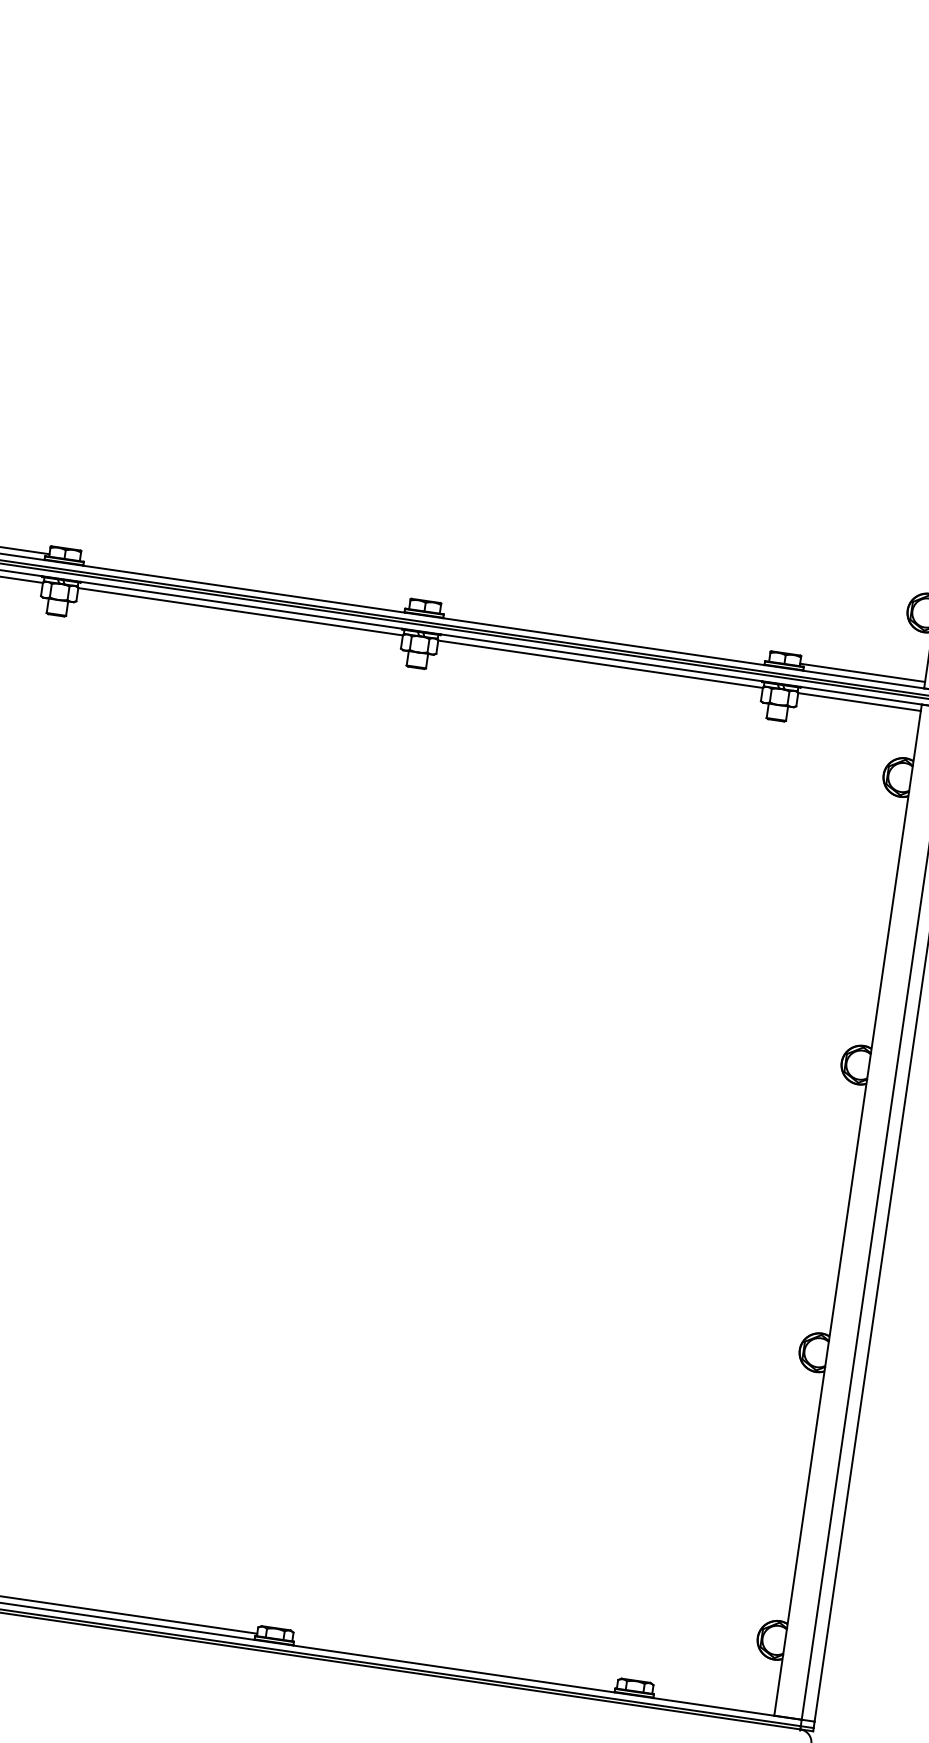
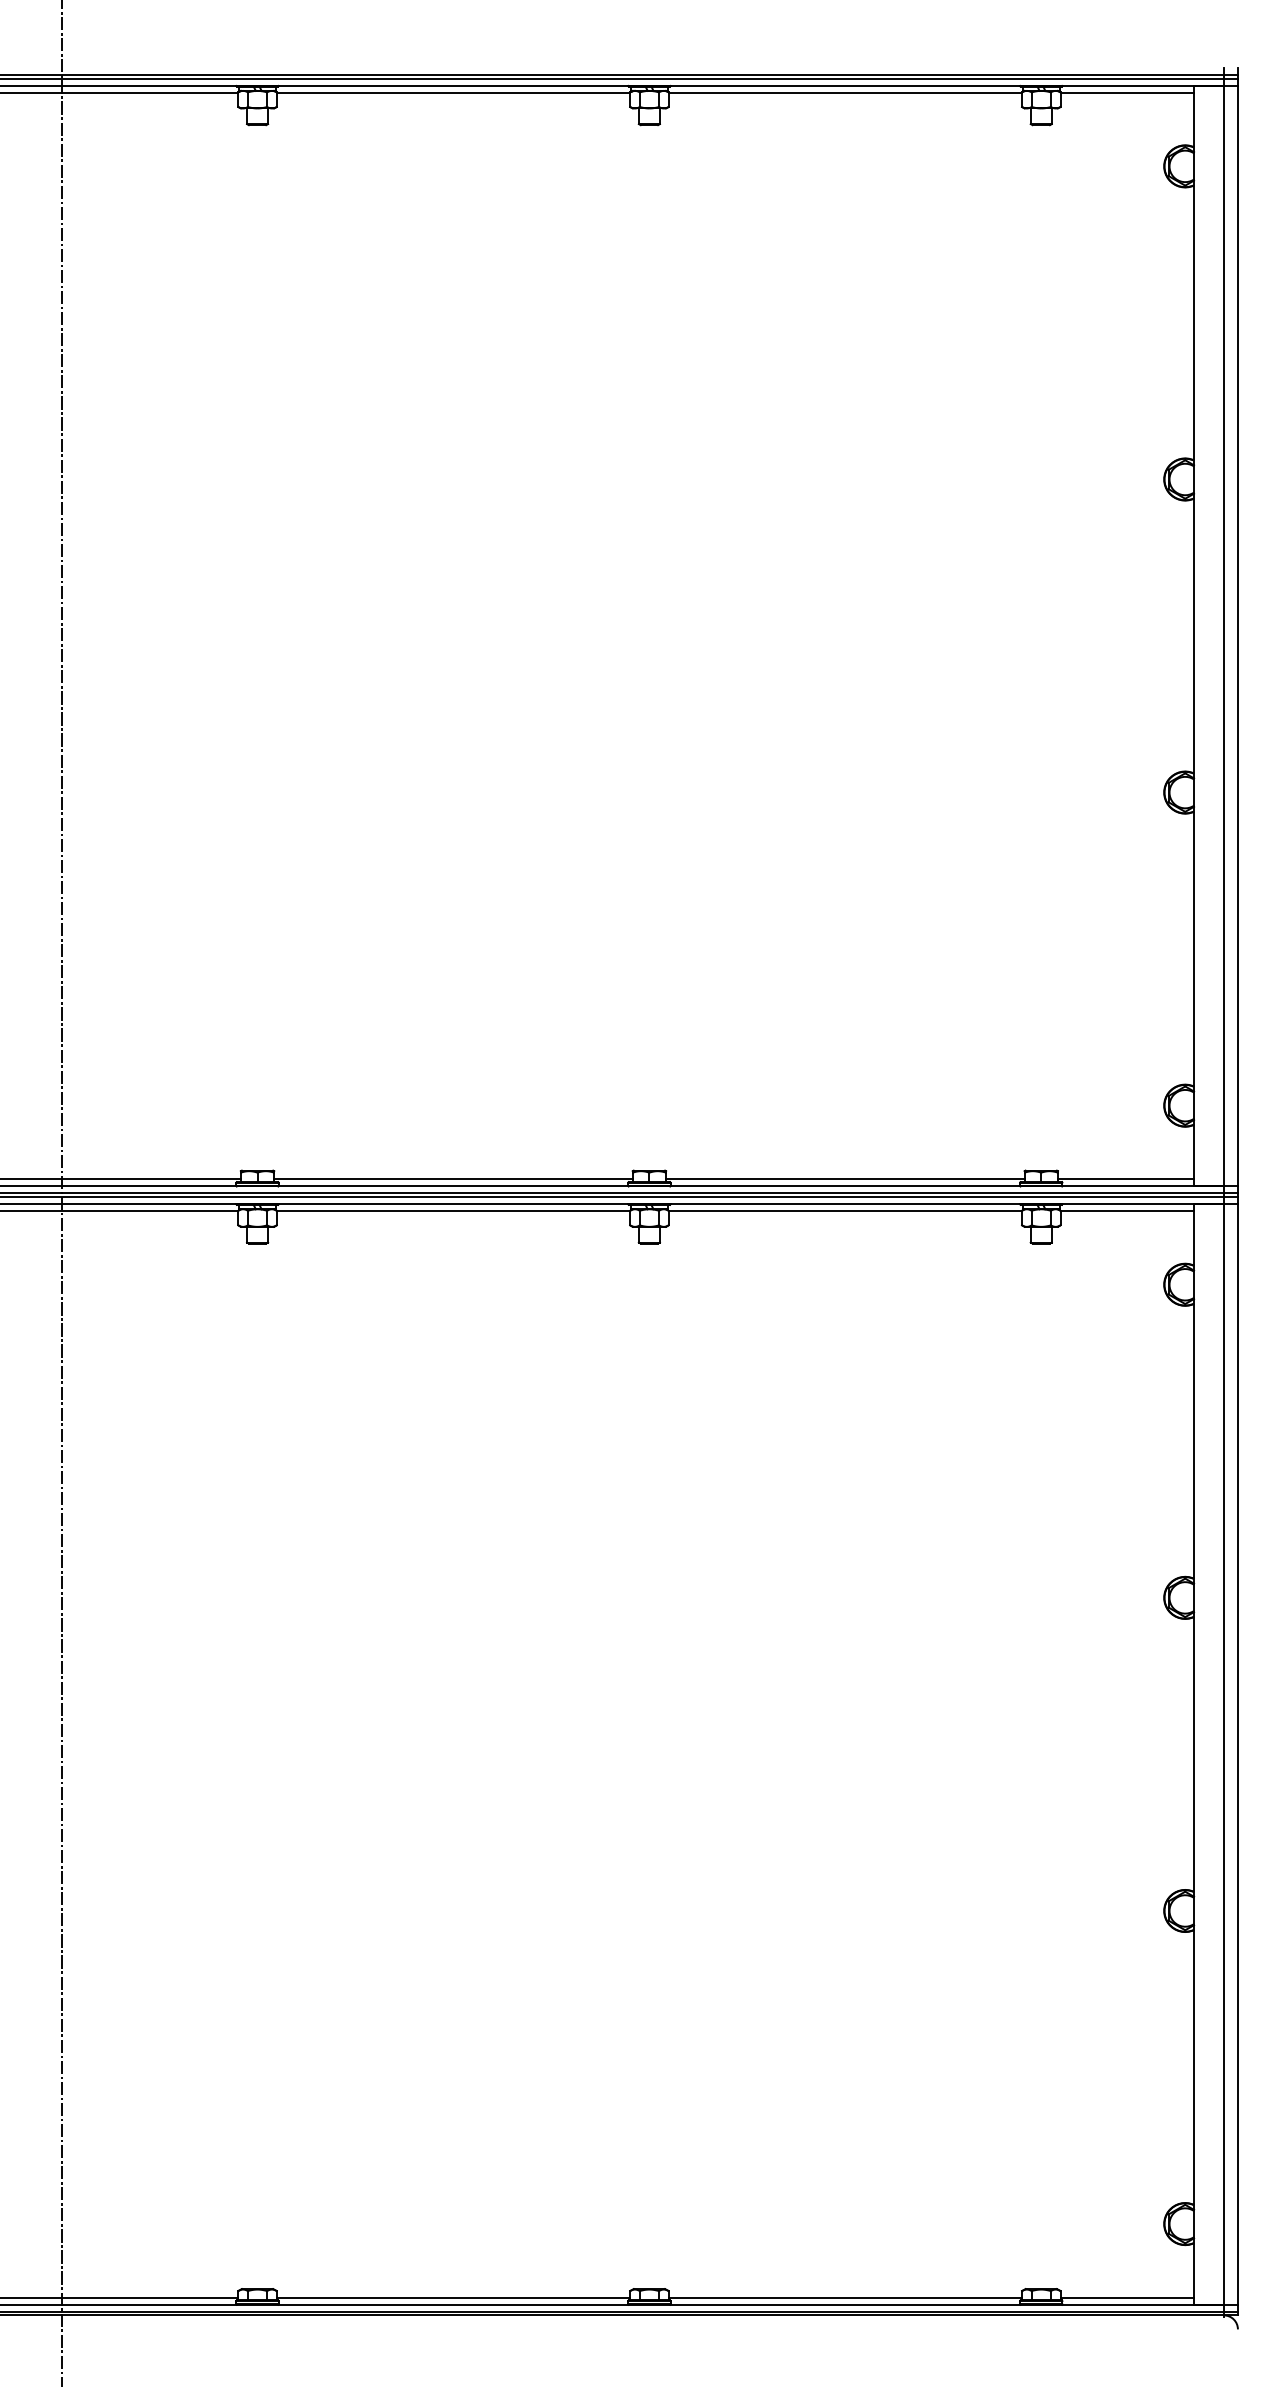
line: (244, 582) -> (453, 1179), added
line: (604, 635) -> (845, 1179), added
line: (455, 1662) -> (845, 2297), added
line: (714, 1700) -> (1127, 2297), added

